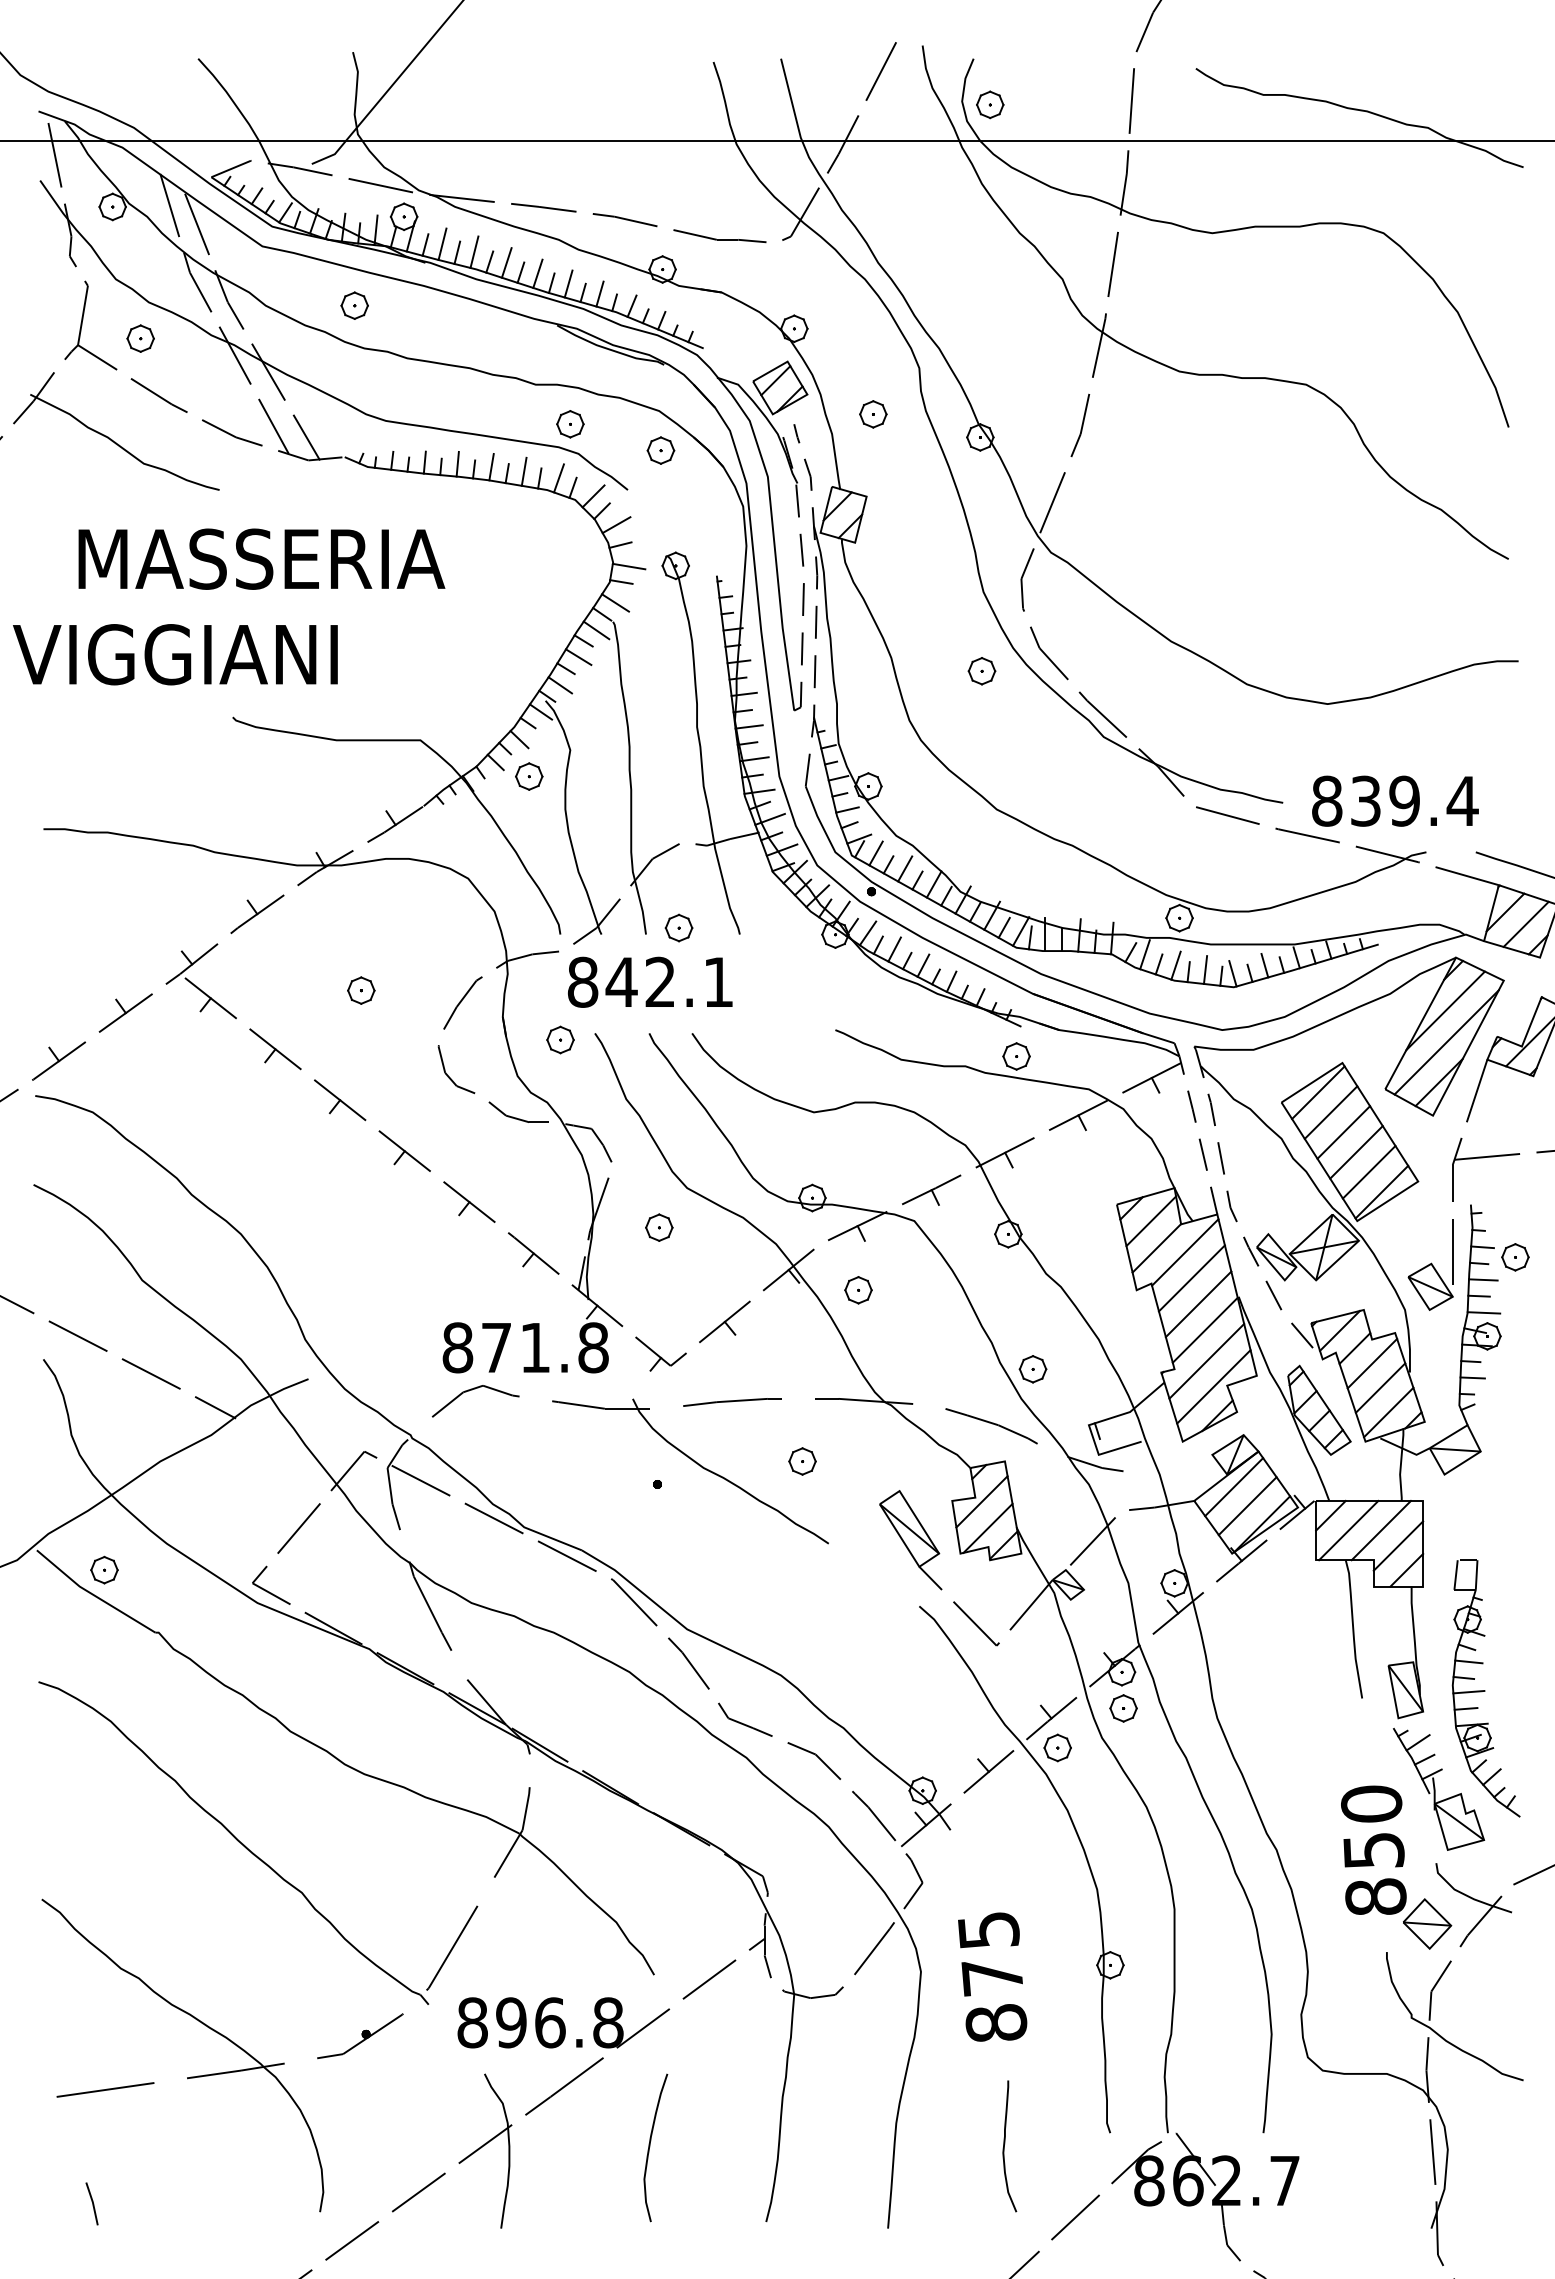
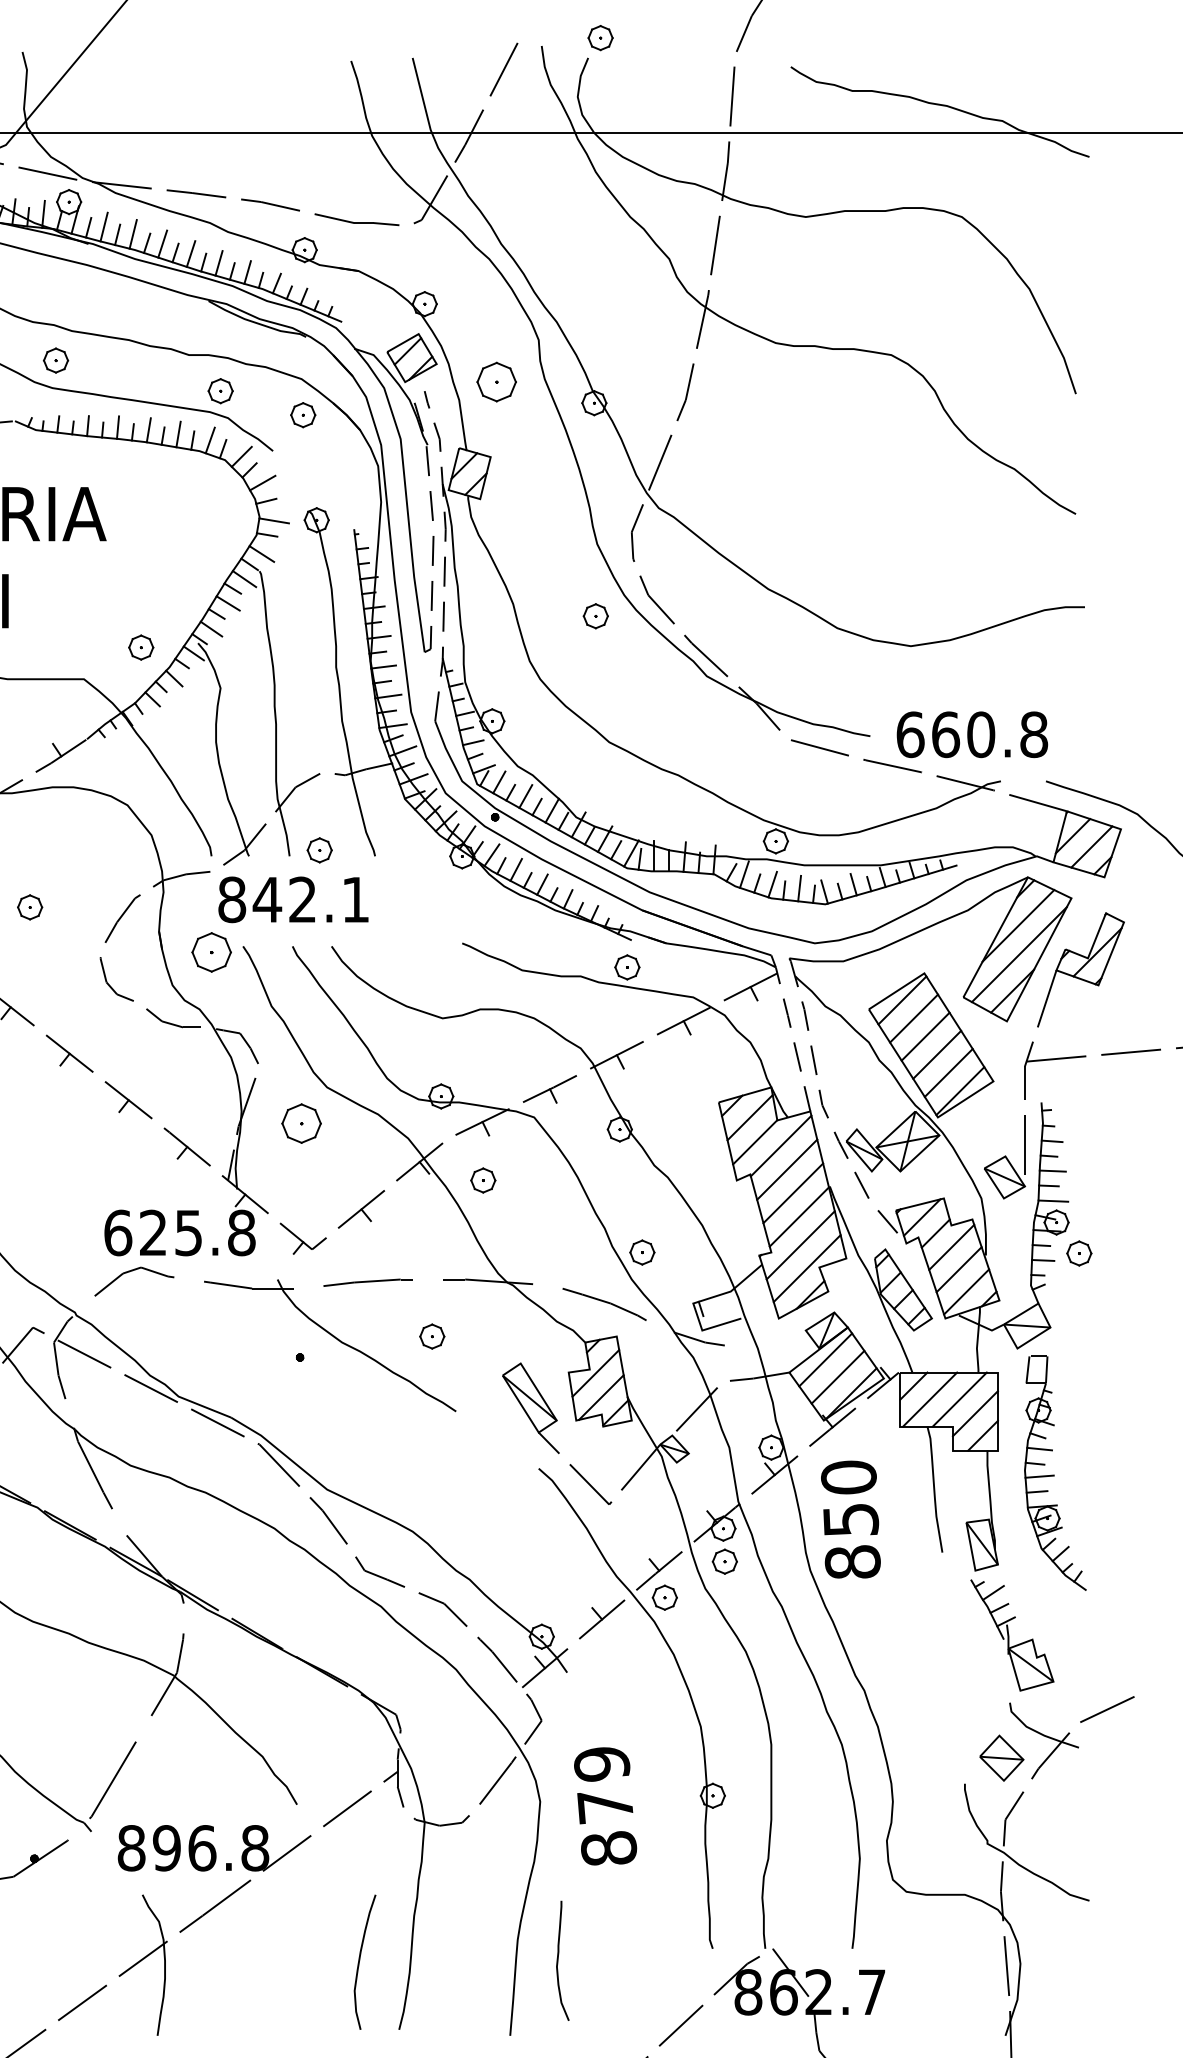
part: (990, 104) -> (600, 37), moved
part: (354, 305) -> (55, 360), moved
part: (873, 414) -> (496, 382), size x1.6
part: (529, 776) -> (141, 647), moved
text: (1395, 800) -> (972, 734), 839.4 -> 660.8
part: (560, 1039) -> (211, 951), size x1.6
part: (659, 1227) -> (301, 1123), size x1.6
part: (1515, 1257) -> (1079, 1253), moved
text: (495, 1347) -> (152, 1232), 871.8 -> 625.8
part: (1485, 1688) -> (1054, 1473), moved
text: (1373, 1849) -> (850, 1518), moved
text: (988, 1930) -> (601, 1764), 875 -> 879
curve: (1005, 2144) -> (558, 1959), moved
curve: (650, 2147) -> (360, 1961), moved

